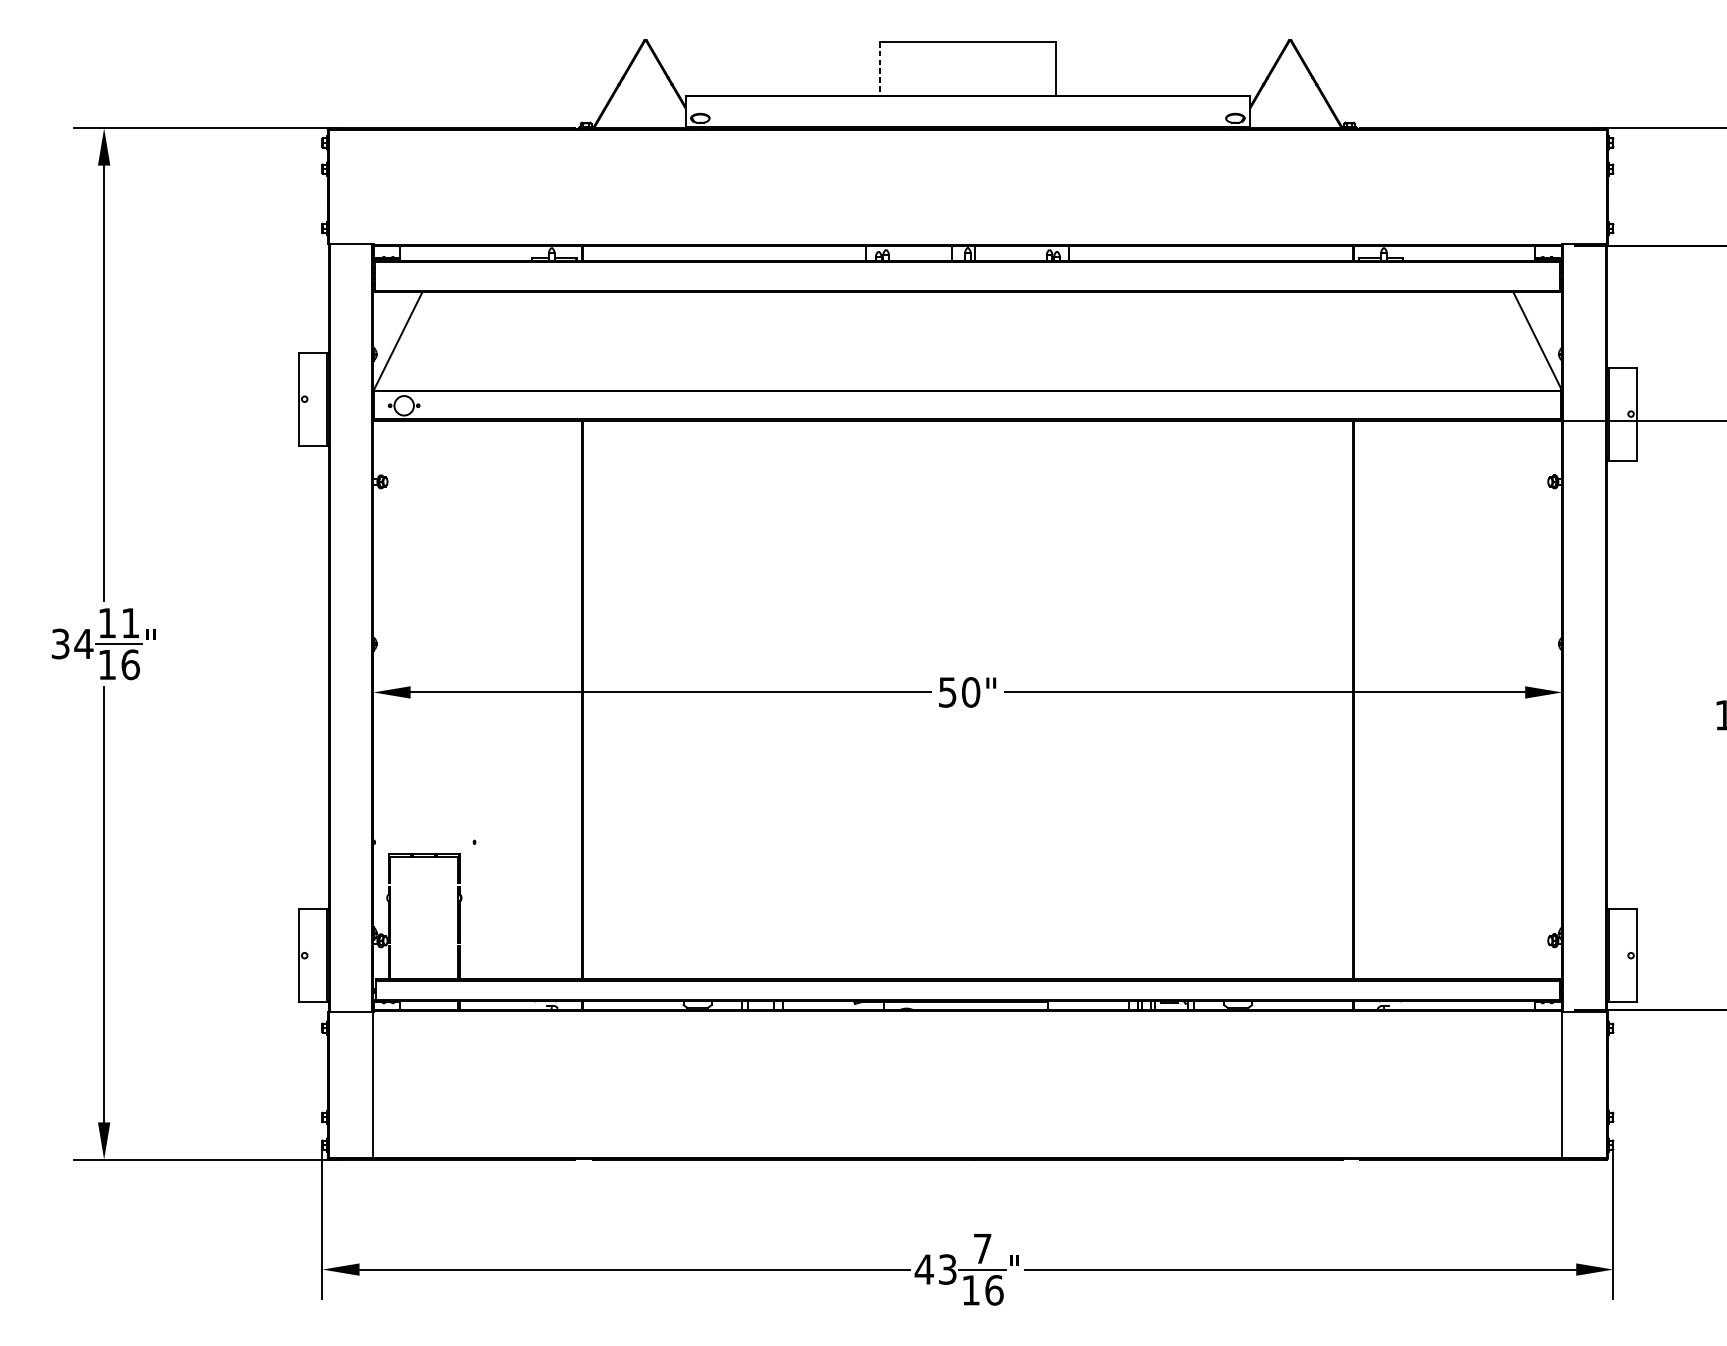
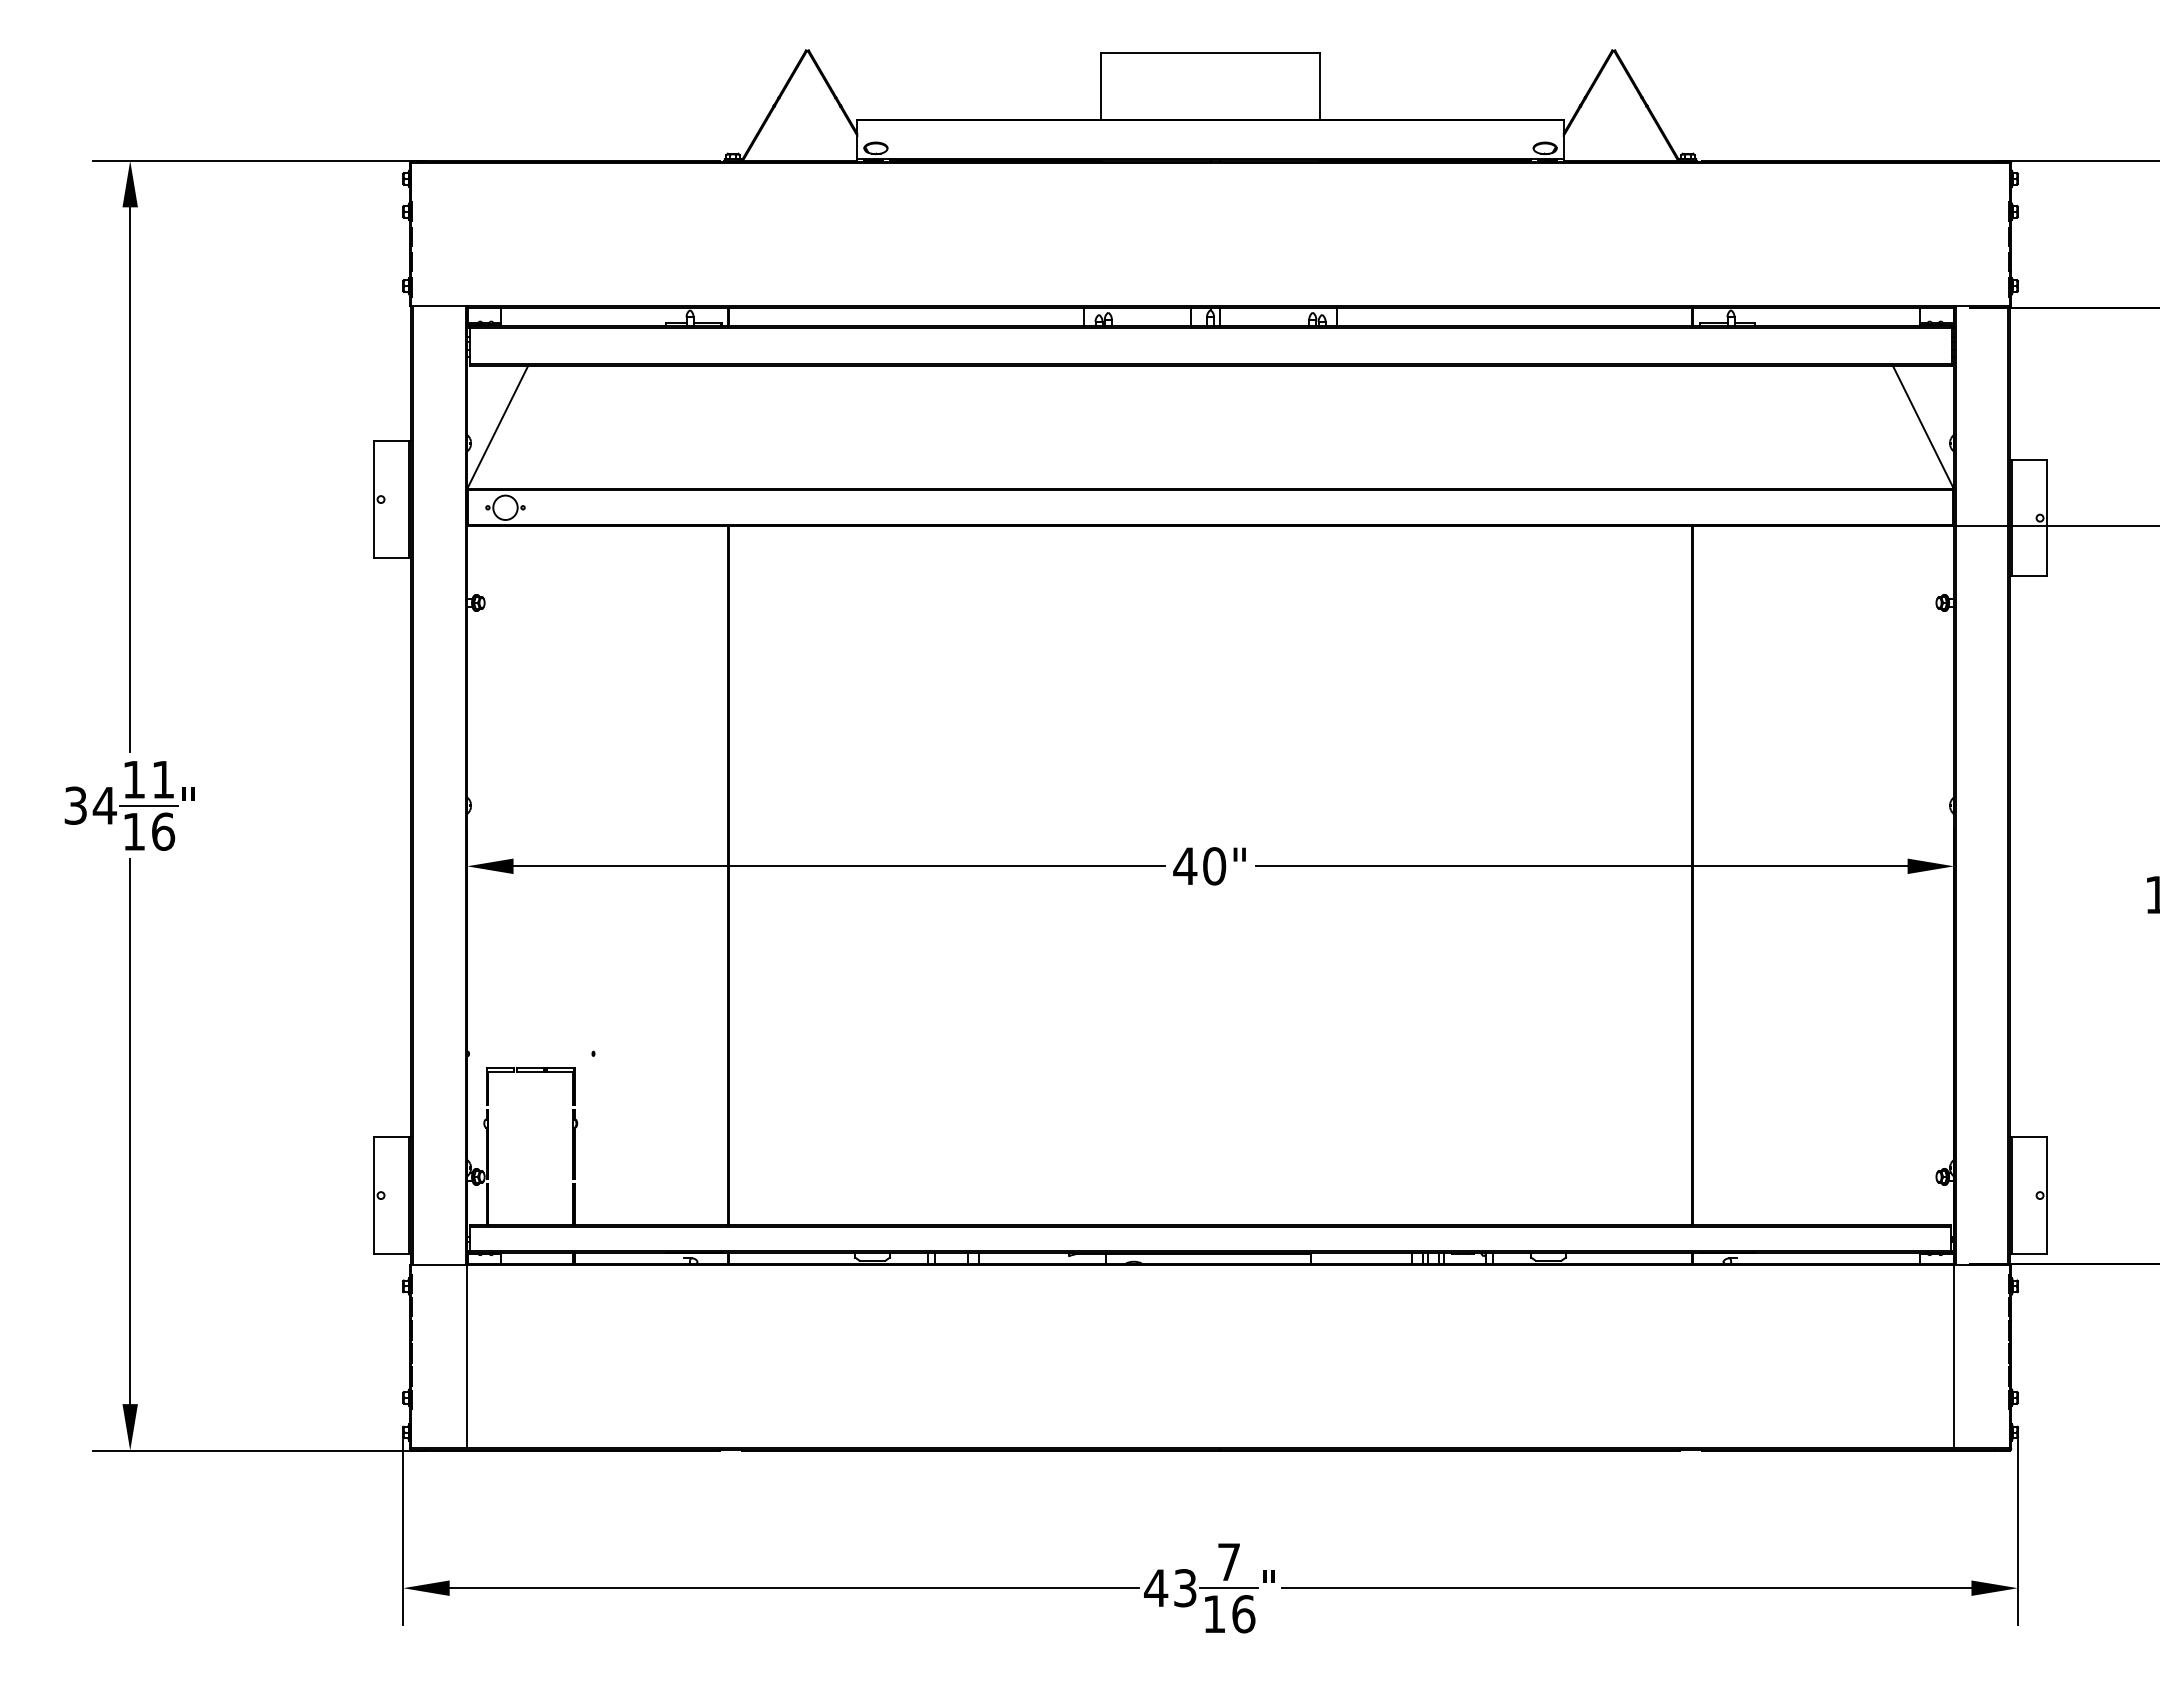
line: (879, 68) -> (1100, 86), dashed -> solid
text: (947, 692) -> (1185, 866), 50" -> 40"

